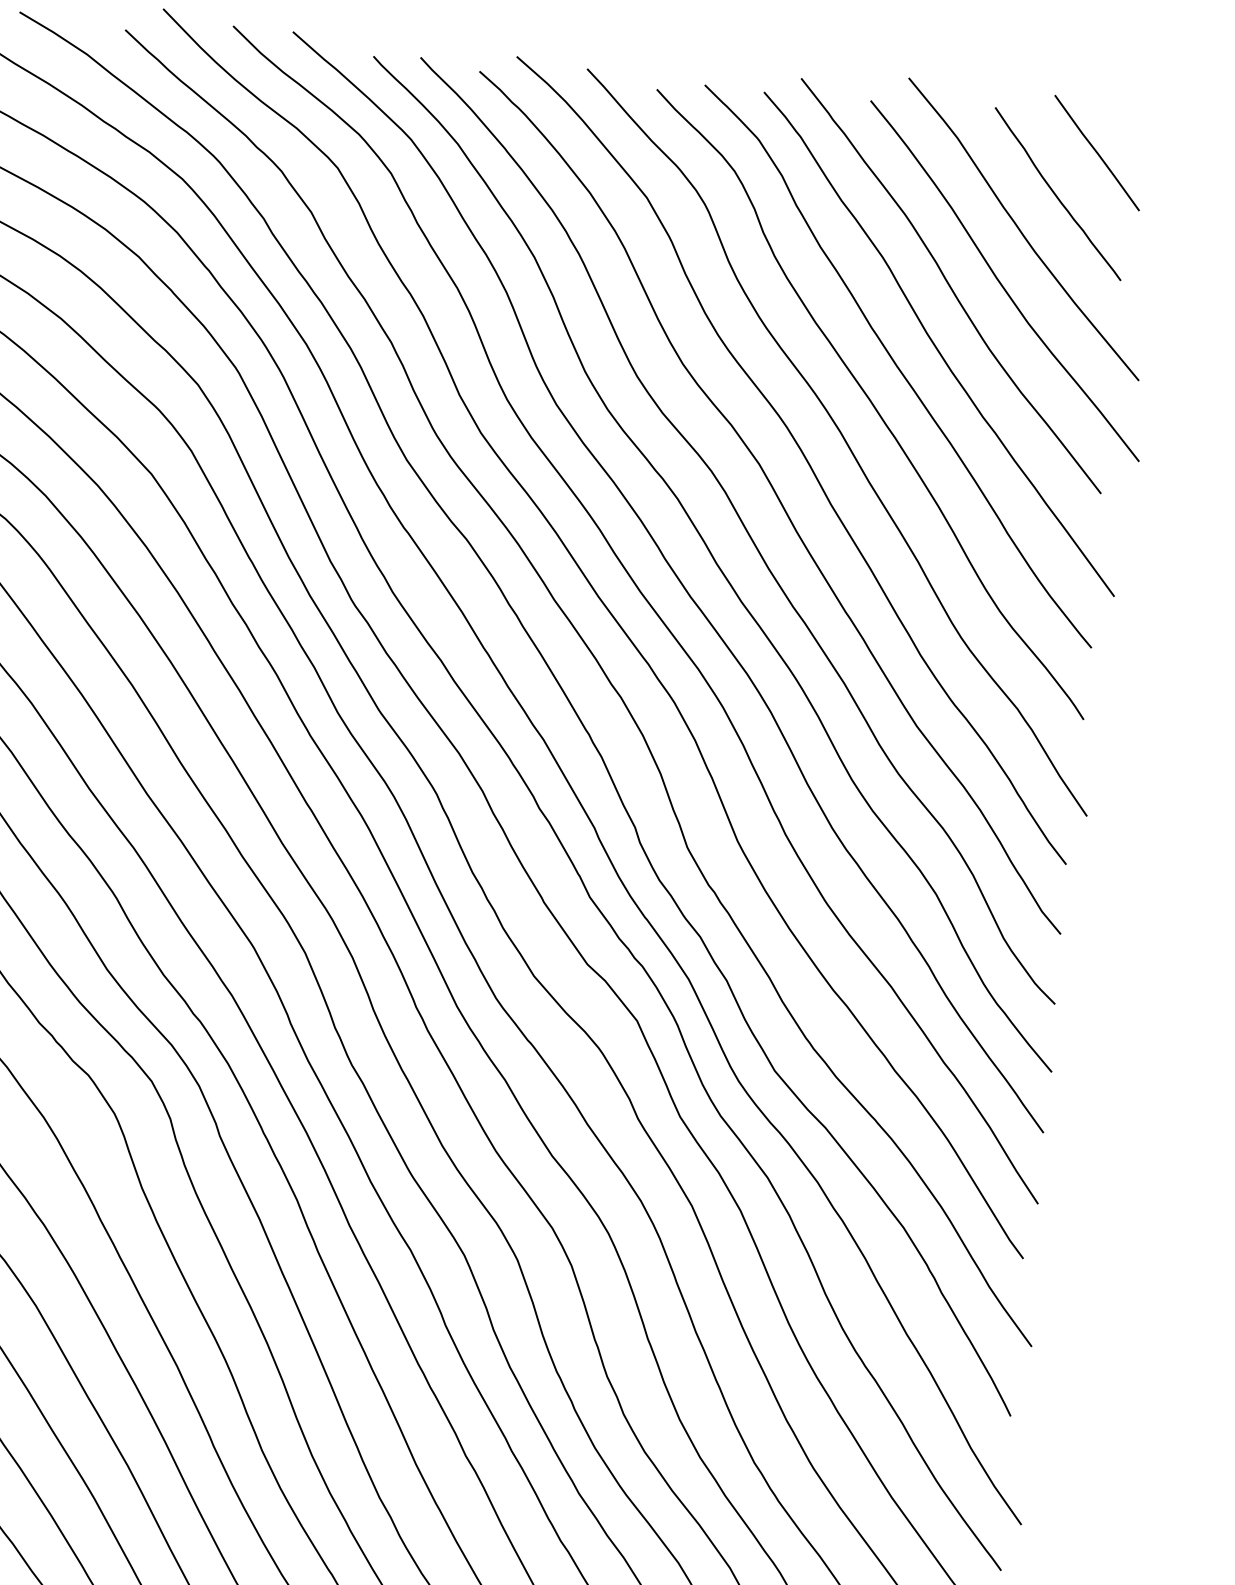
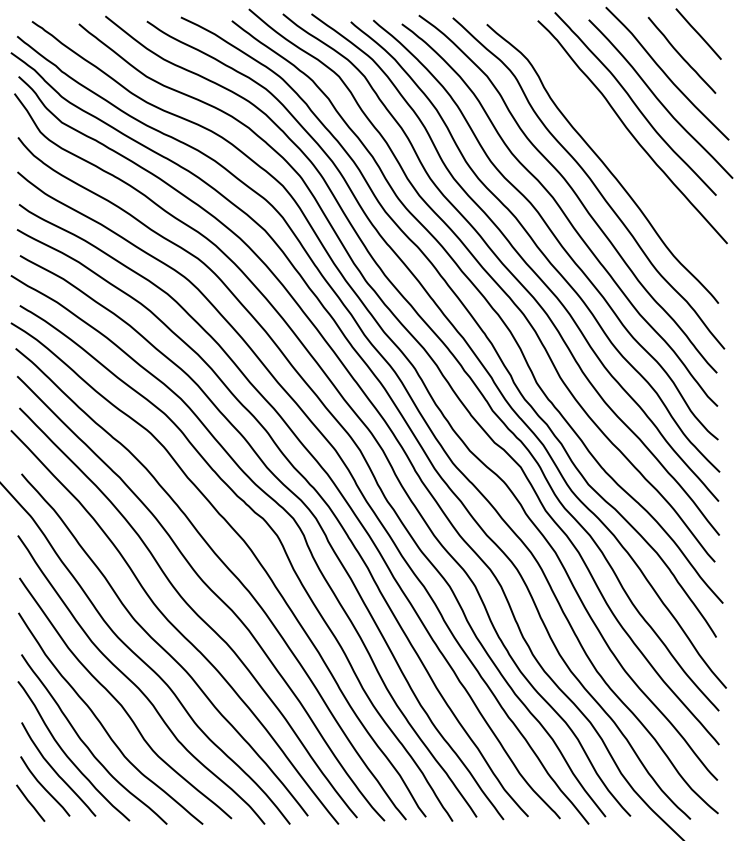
curve: (898, 366) -> (614, 144), removed

